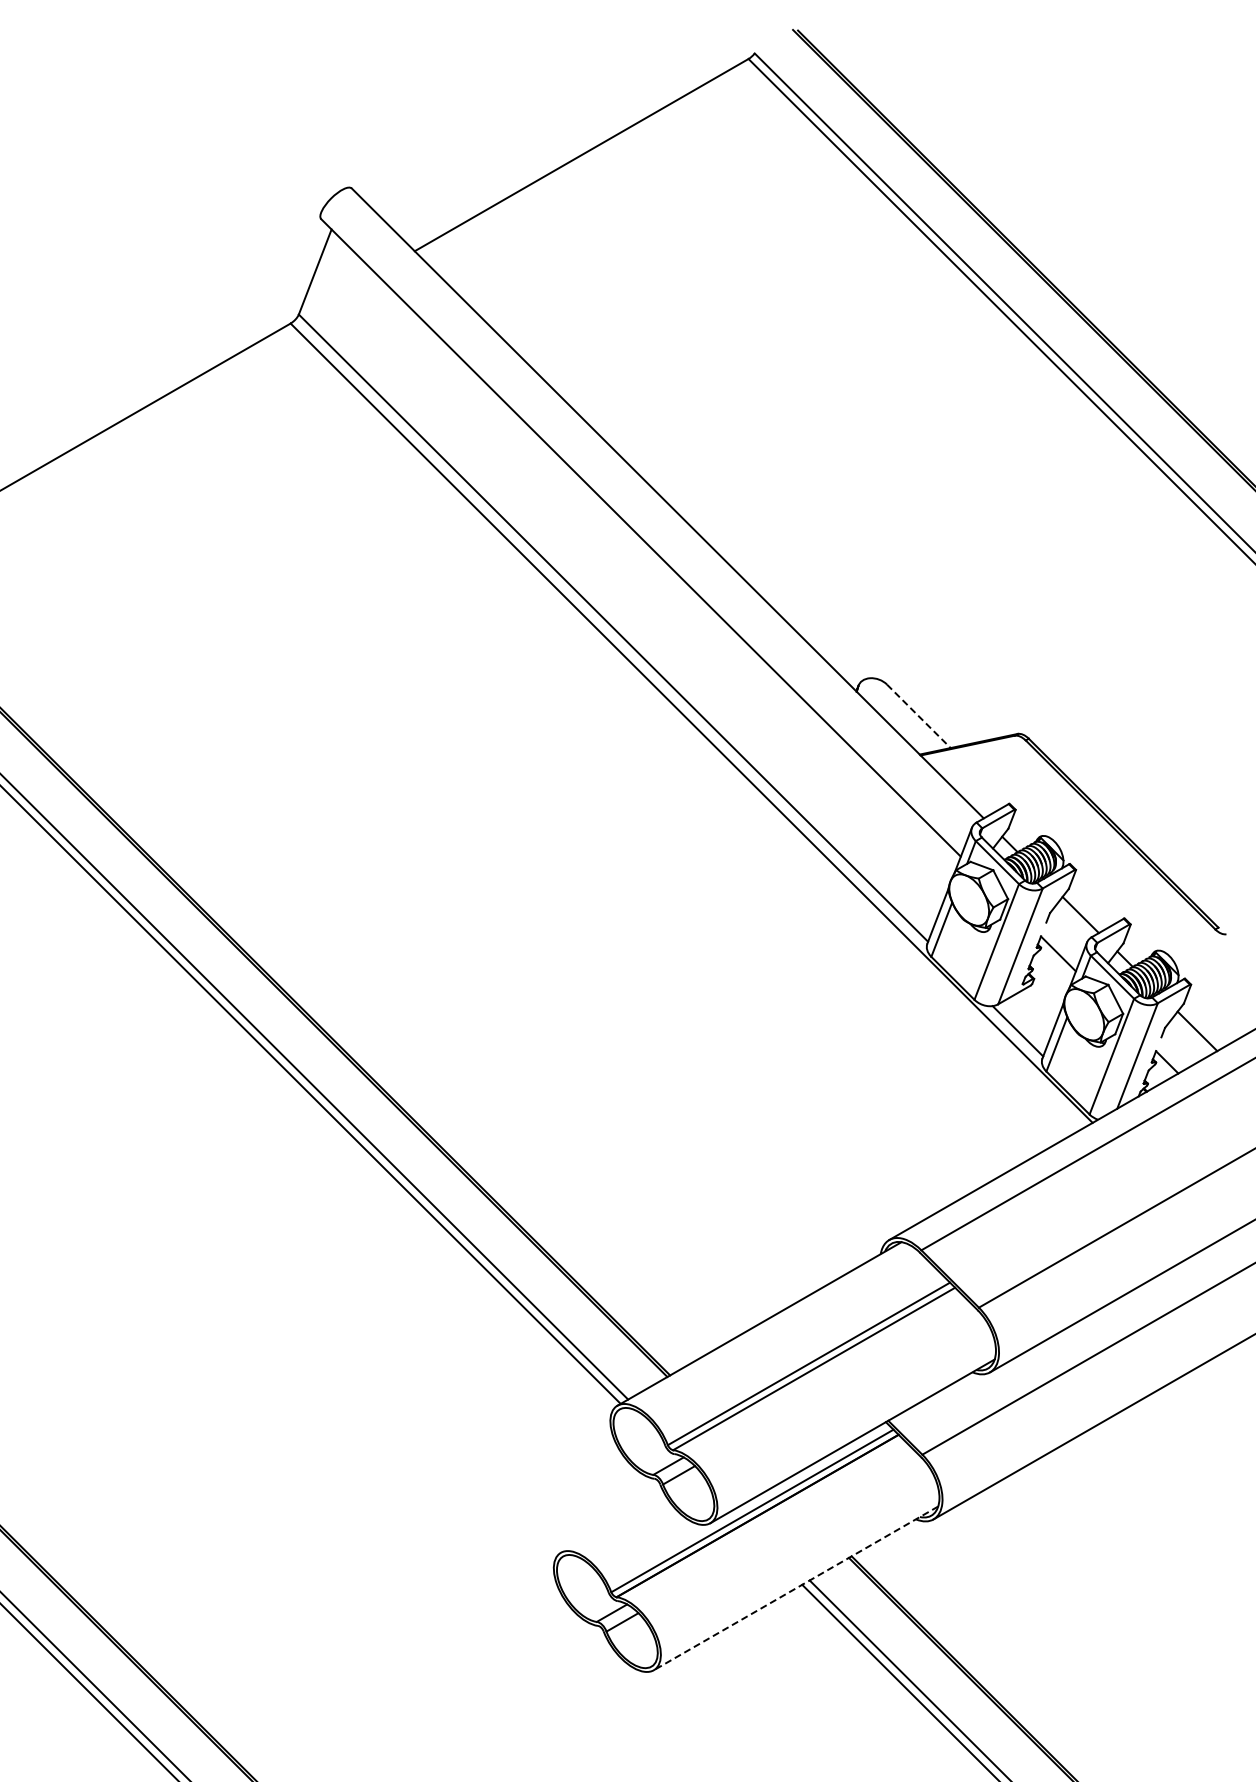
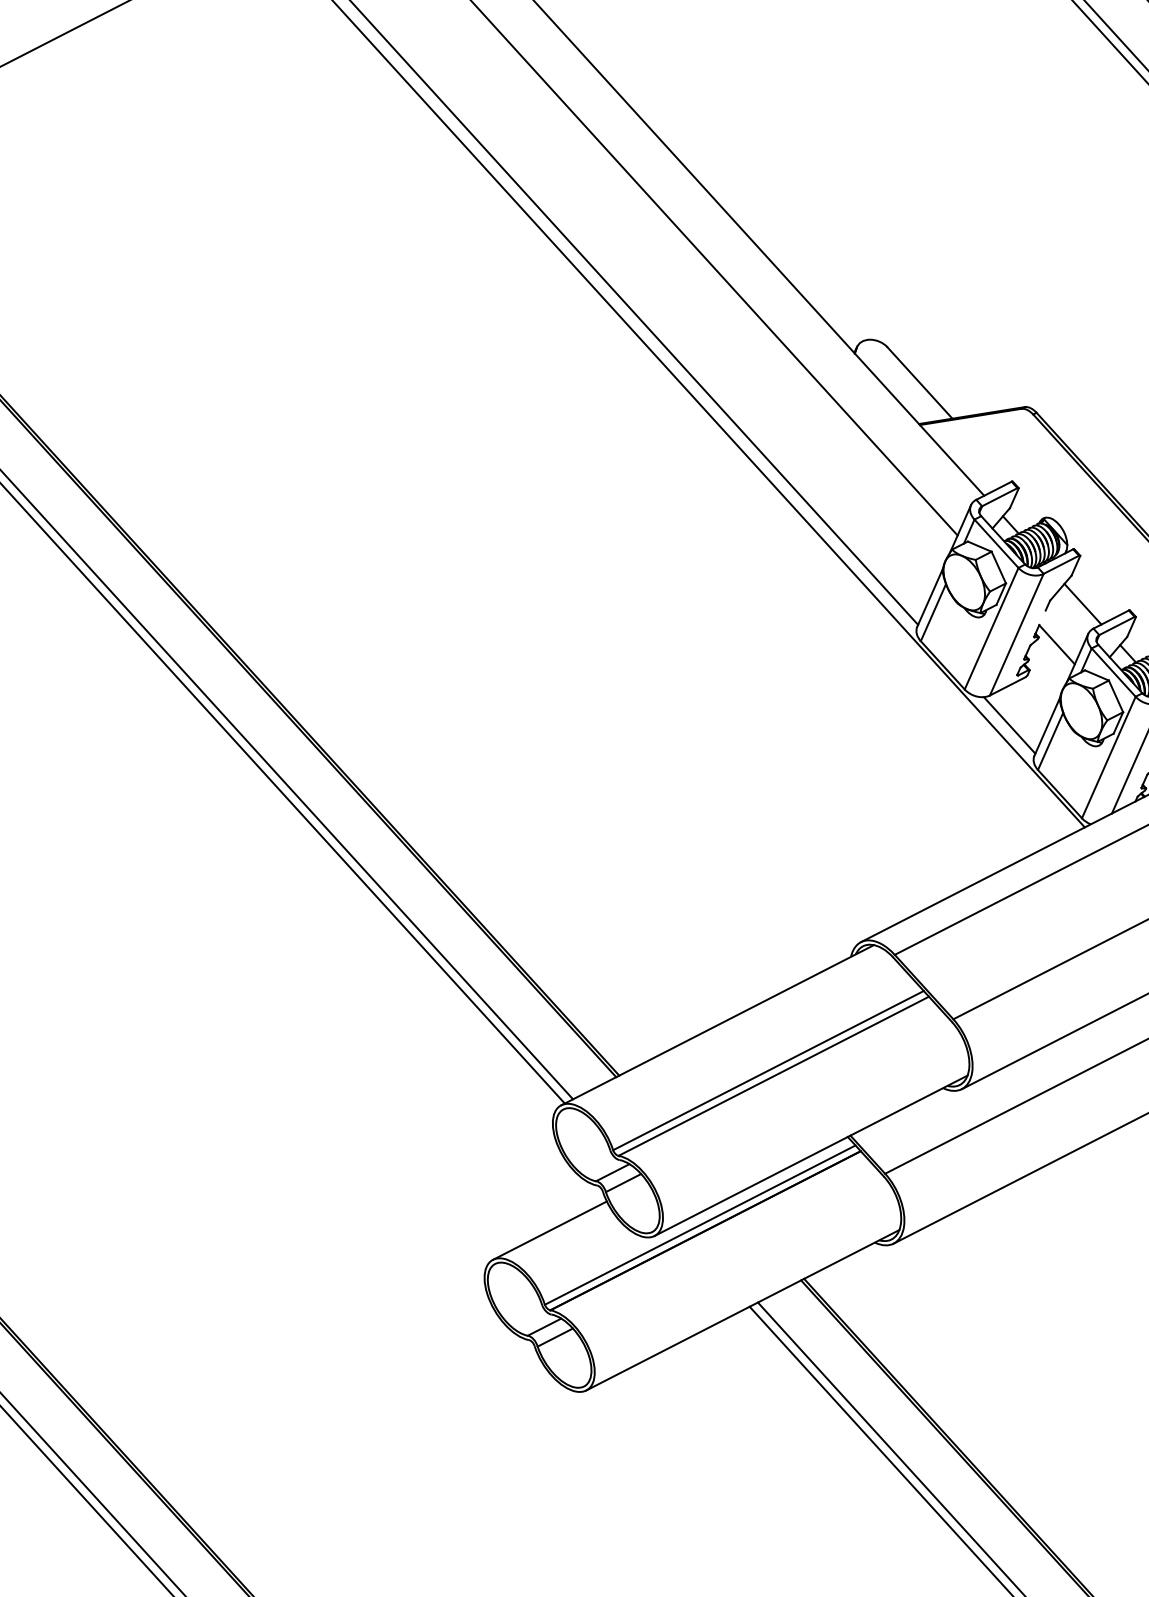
line: (918, 716) -> (919, 383), dashed -> solid
line: (612, 1522) -> (549, 1230), added
line: (795, 1588) -> (742, 1310), dashed -> solid

